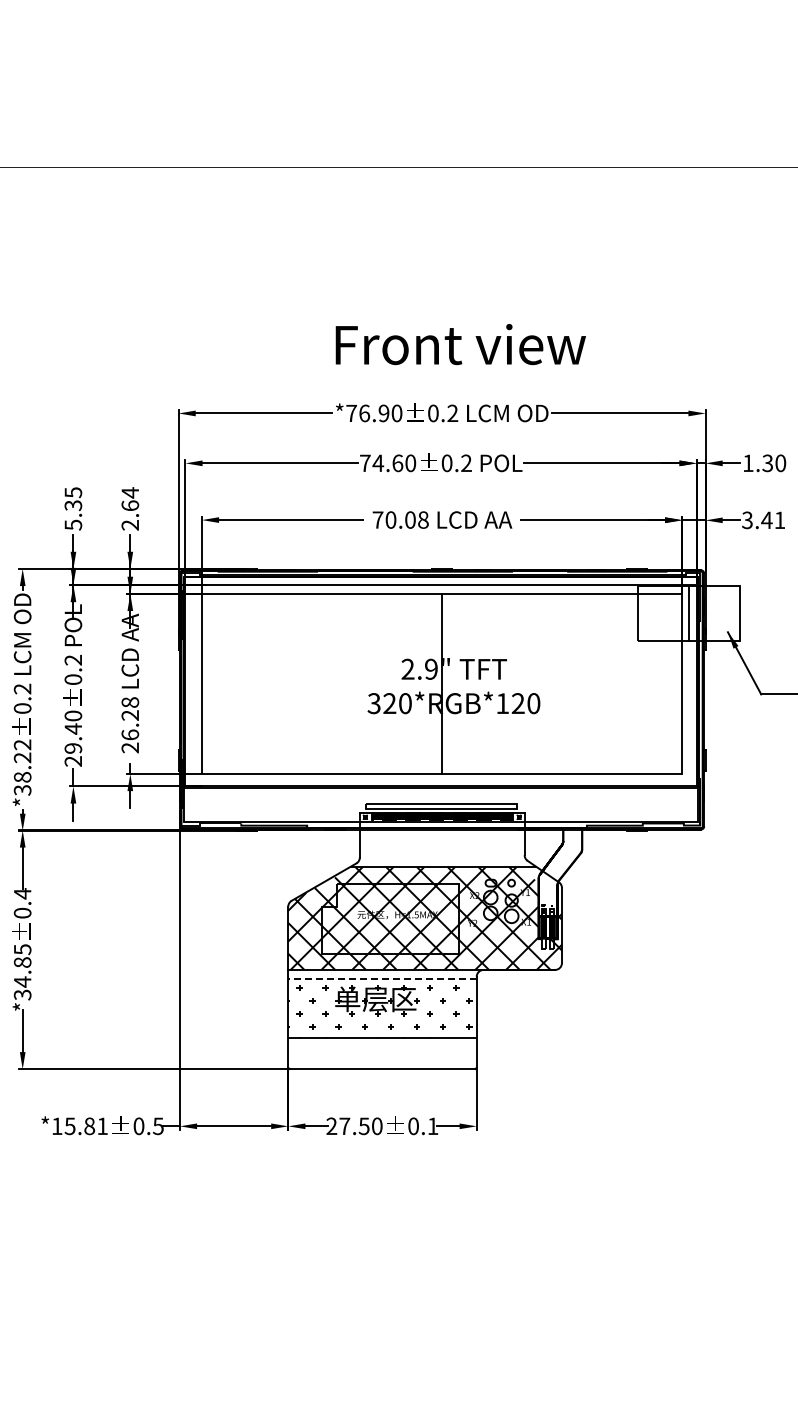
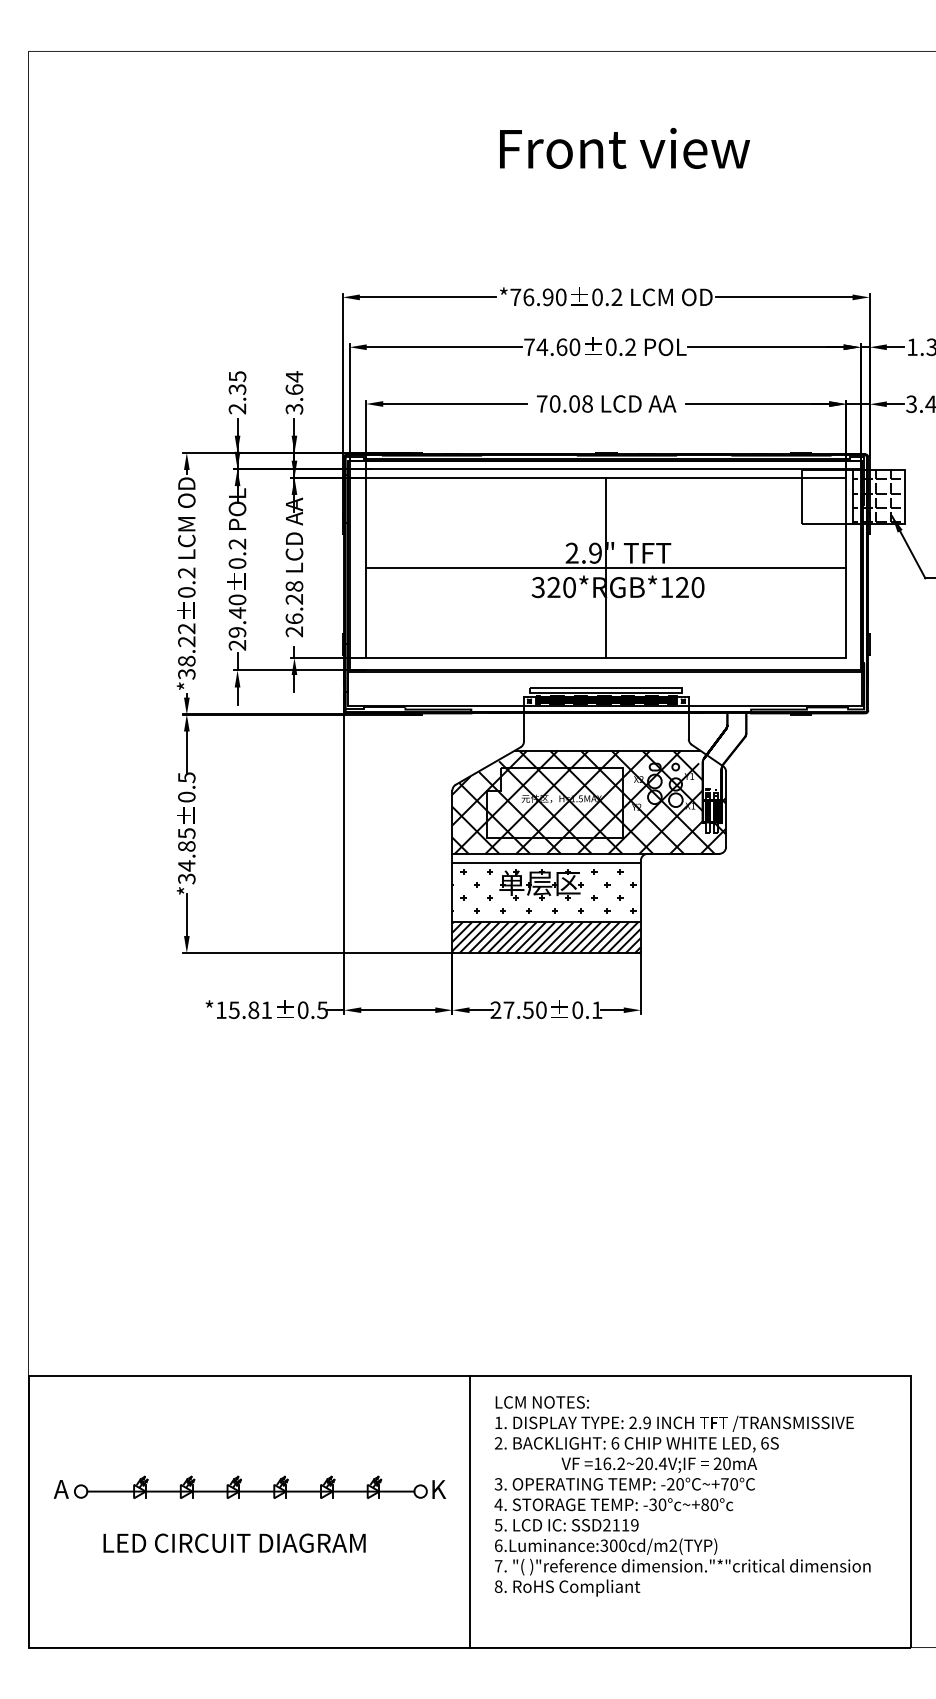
text: (461, 343) -> (625, 147), moved
text: (73, 524) -> (237, 408), 5.35 -> 2.35
text: (130, 524) -> (294, 408), 2.64 -> 3.64
hatch: (713, 611) -> (877, 495), added
line: (442, 683) -> (606, 567), added
text: (22, 893) -> (186, 777), 0.4 -> 0.5
line: (382, 978) -> (546, 862), dashed -> solid
hatch: (382, 1053) -> (546, 937), added

